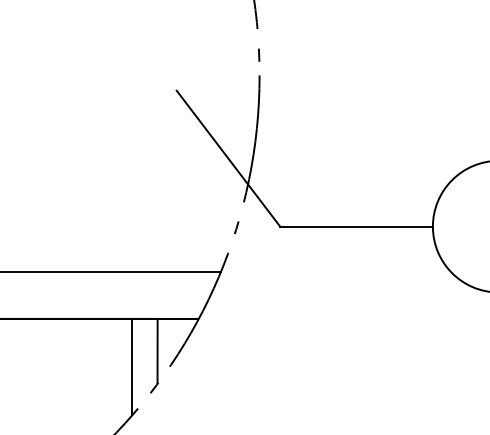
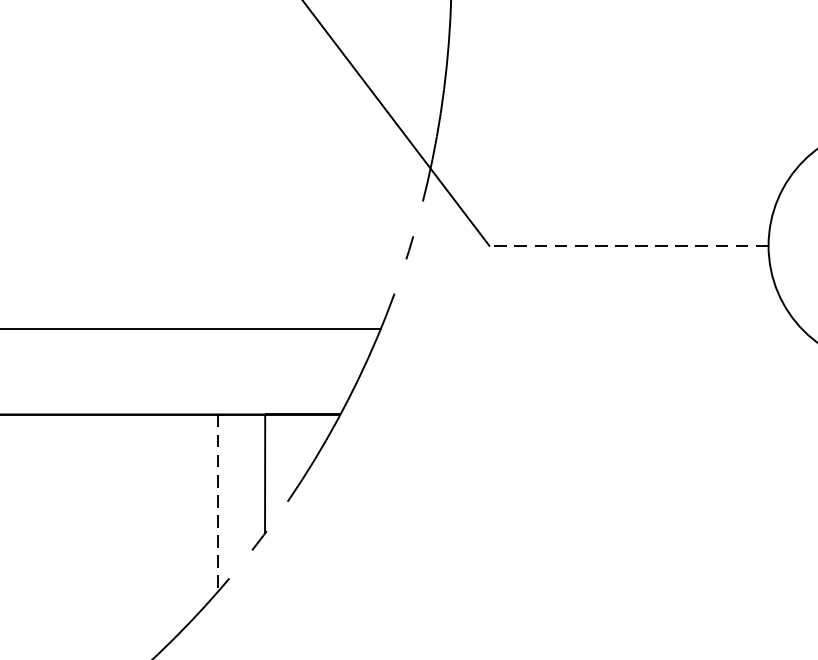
line: (356, 226) -> (628, 245), solid -> dashed
line: (131, 367) -> (217, 503), solid -> dashed

